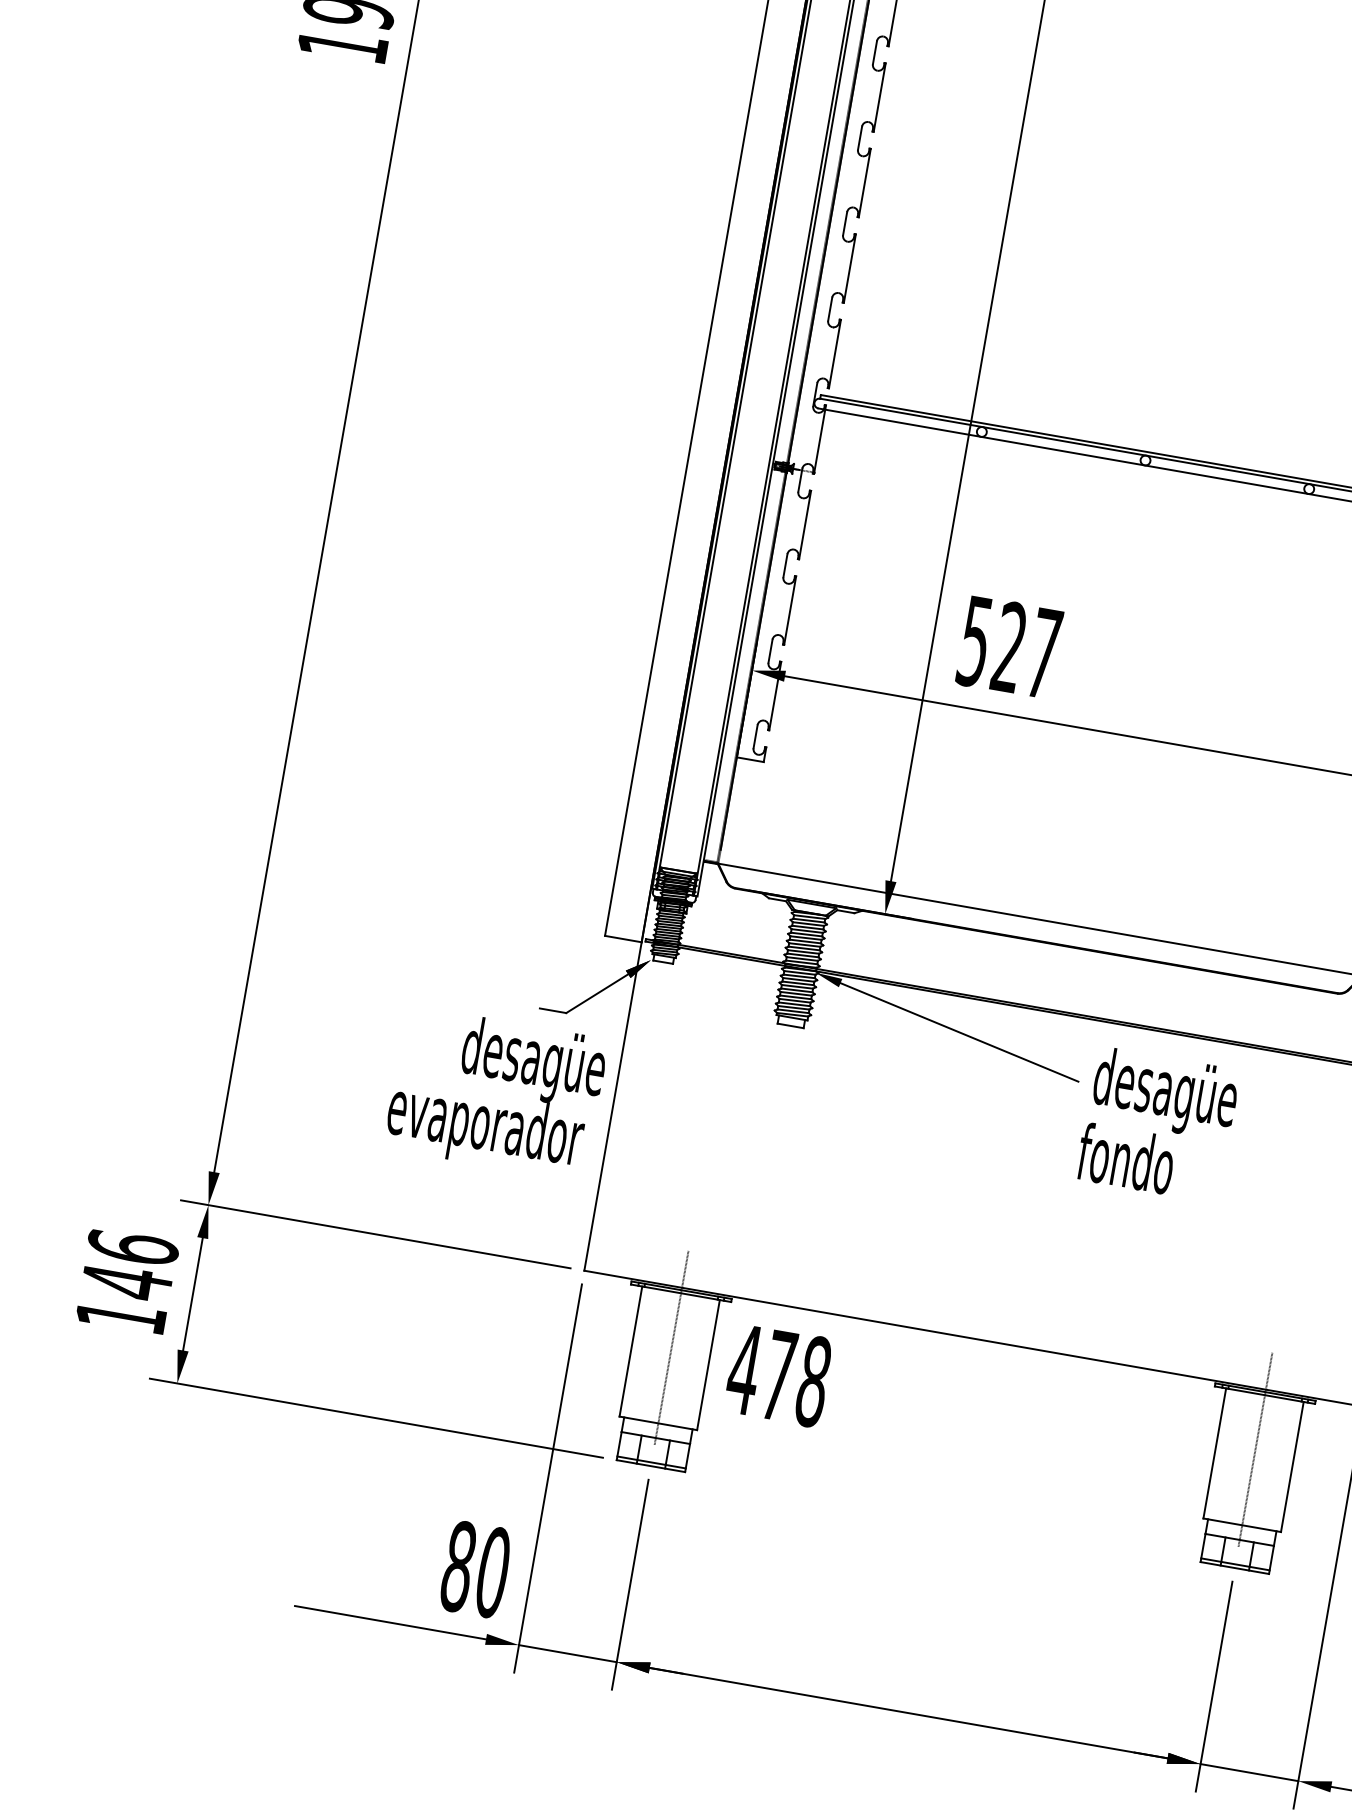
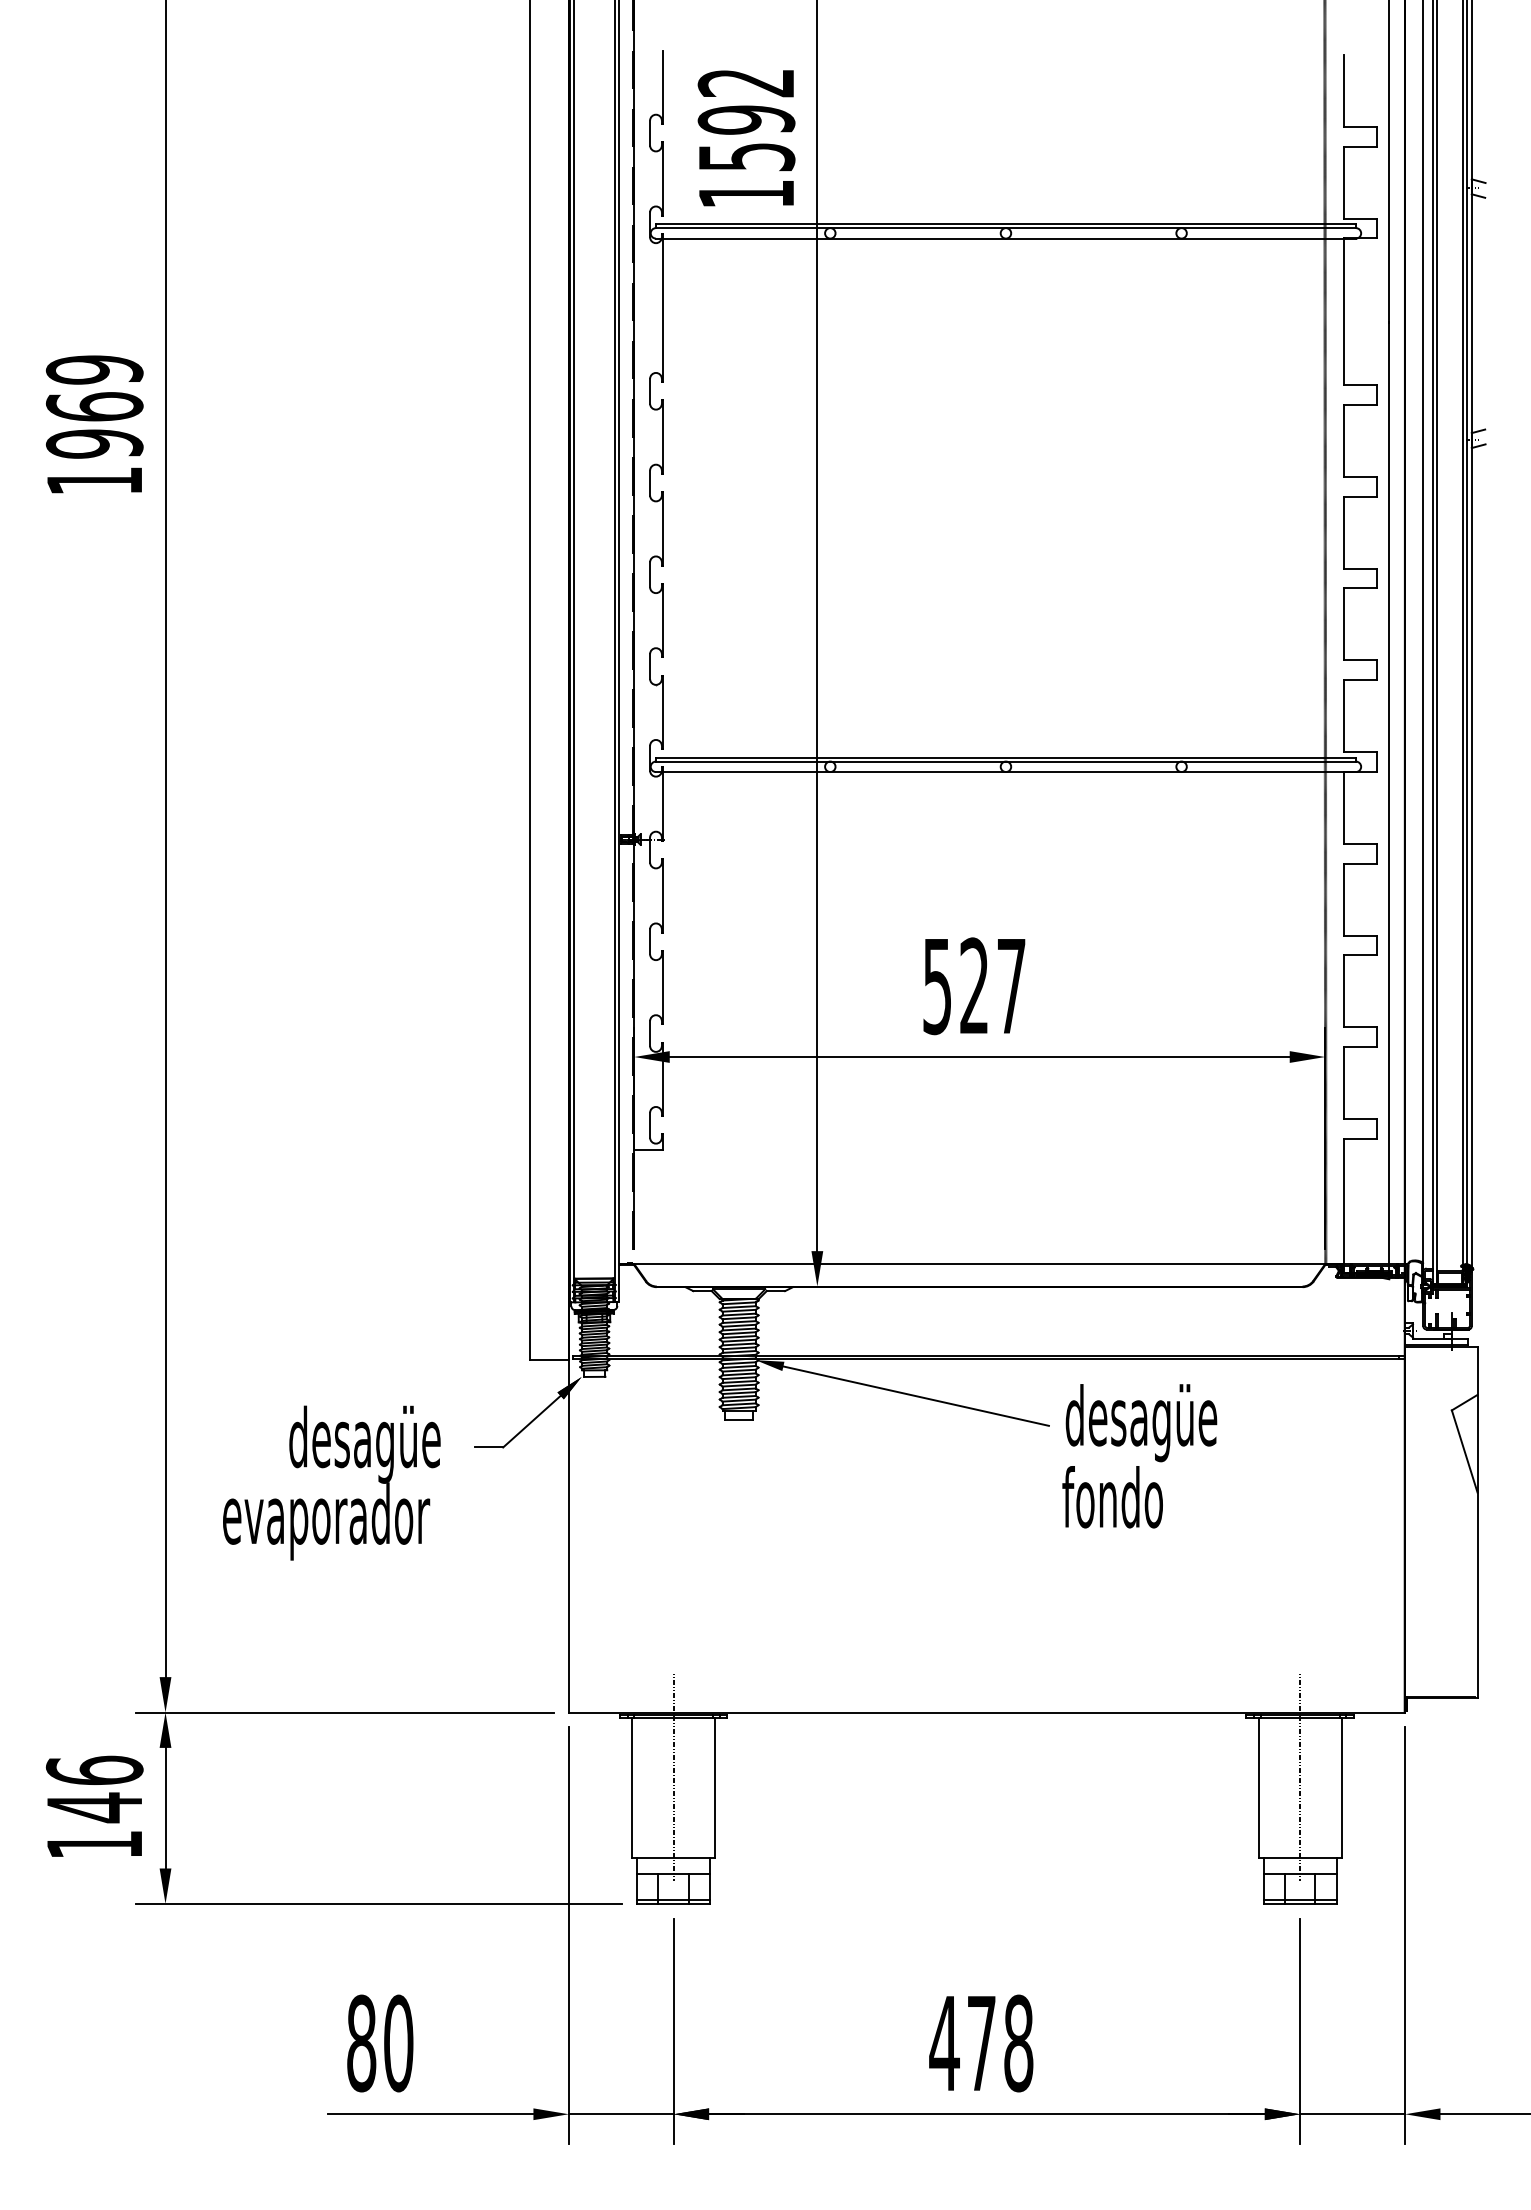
text: (1009, 647) -> (974, 986), moved
text: (495, 1093) -> (331, 1482), moved
text: (778, 1375) -> (981, 2043), moved
text: (476, 1569) -> (380, 2043), moved

